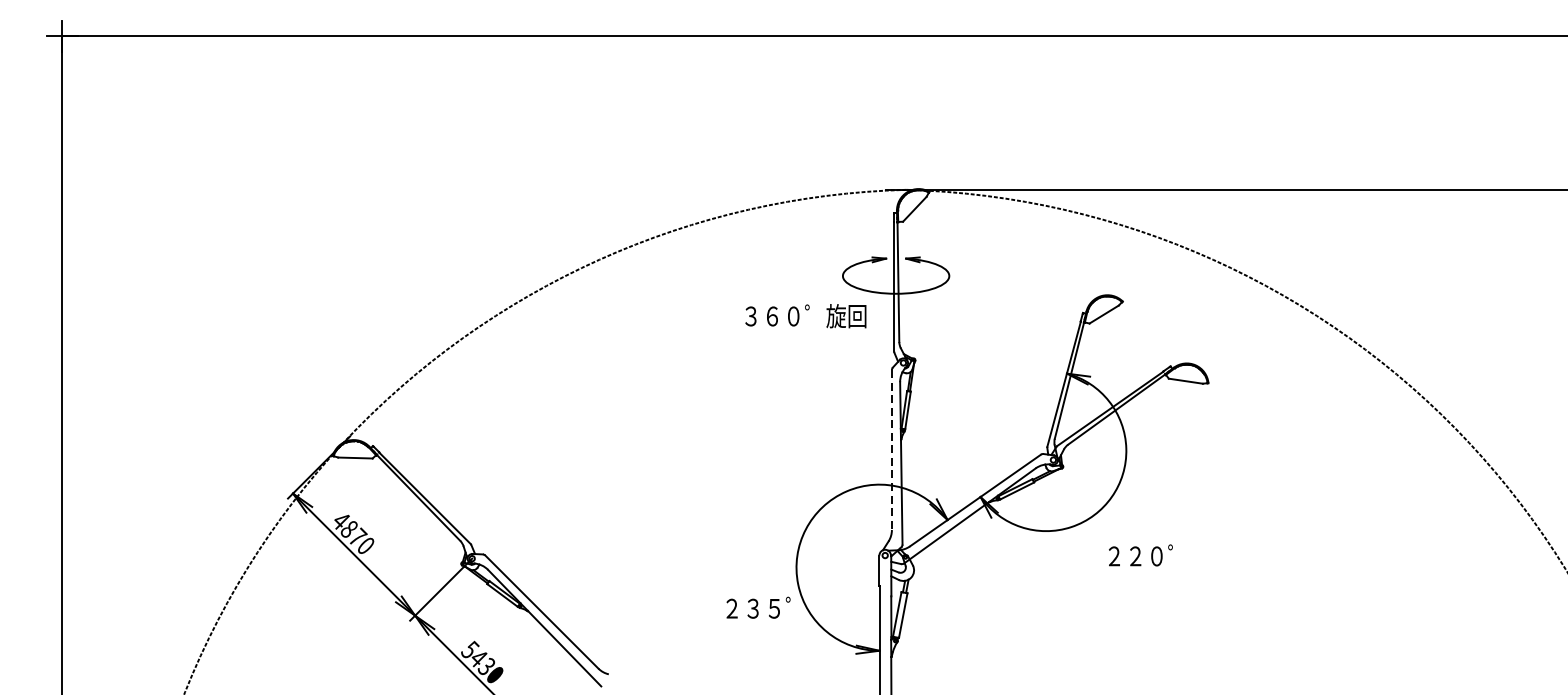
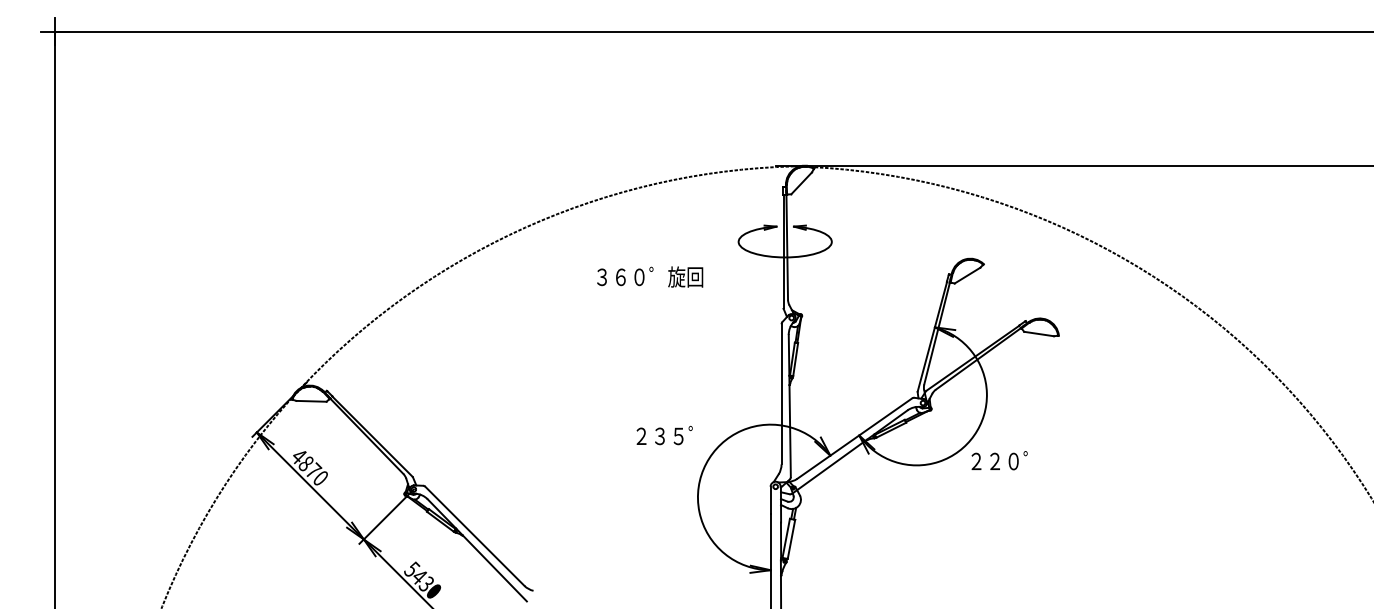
text: (806, 315) -> (650, 276), moved
line: (891, 450) -> (781, 394), dashed -> solid
text: (1140, 555) -> (999, 460), moved
text: (758, 607) -> (664, 435), moved

